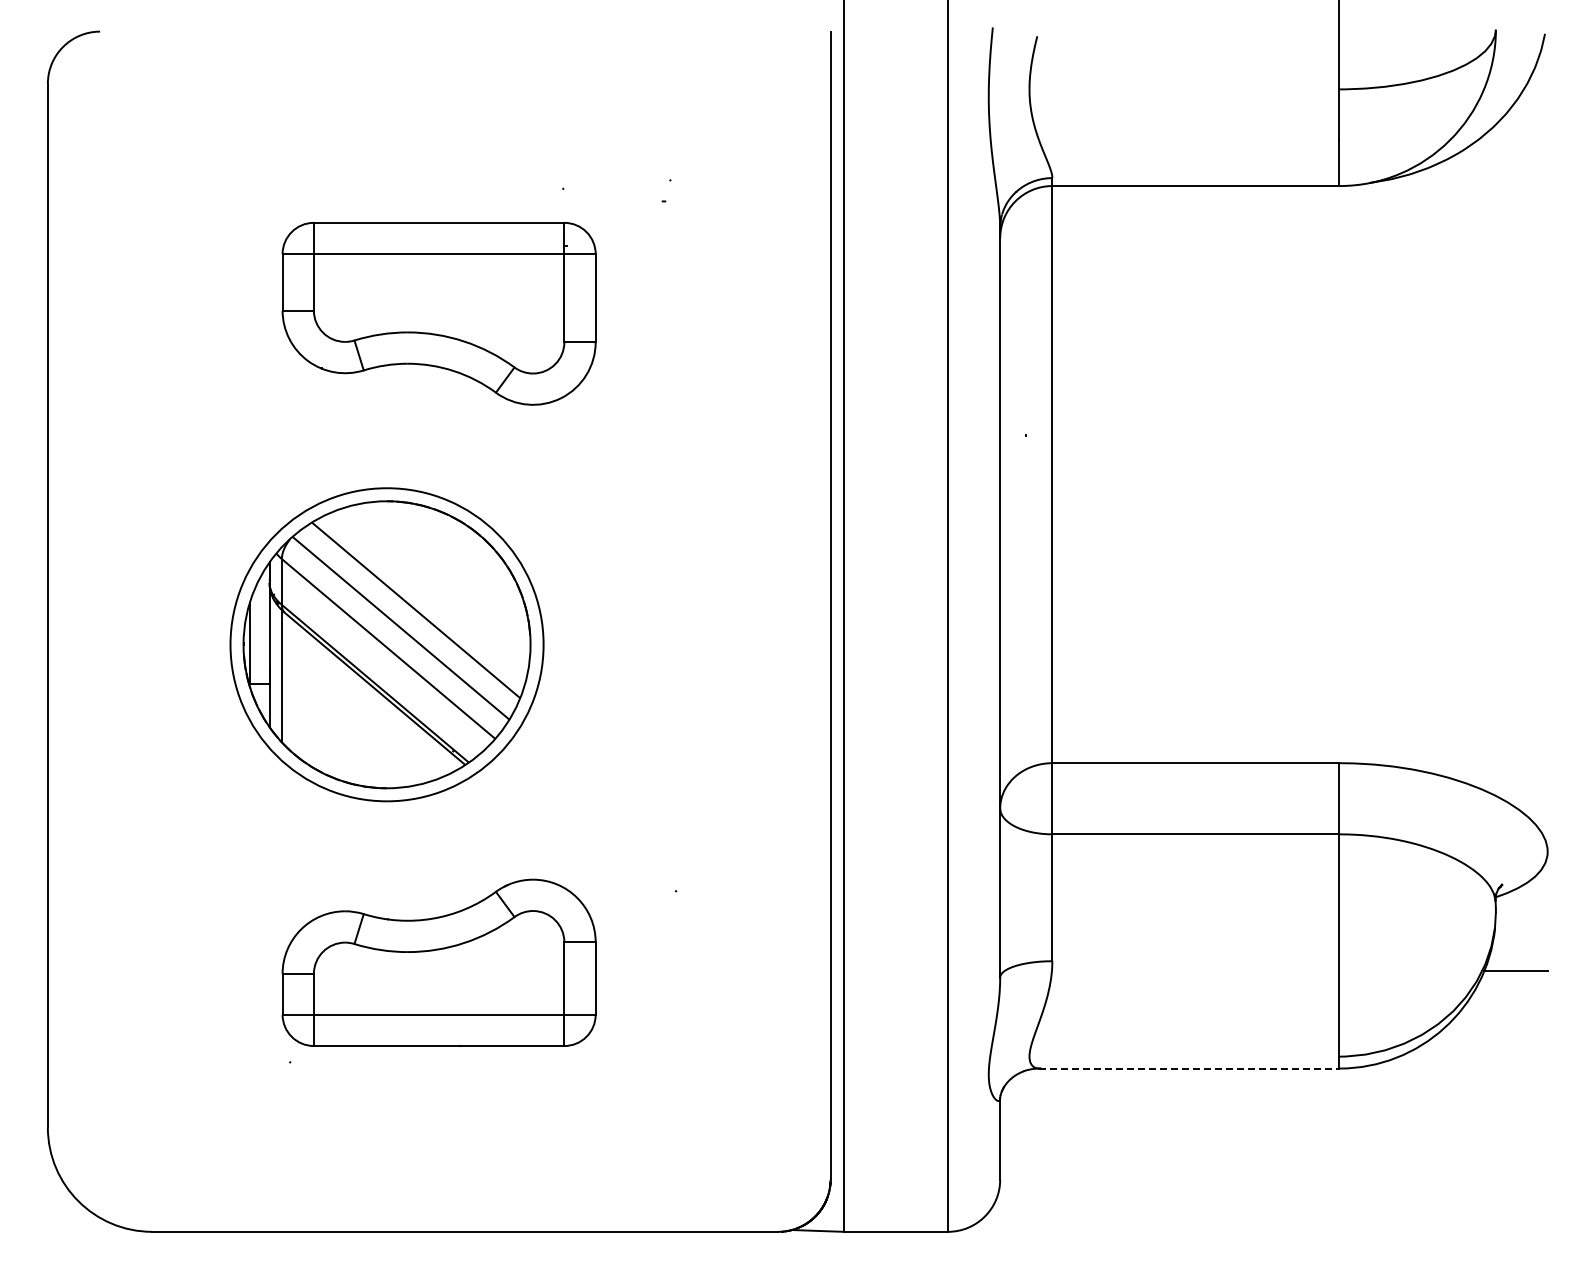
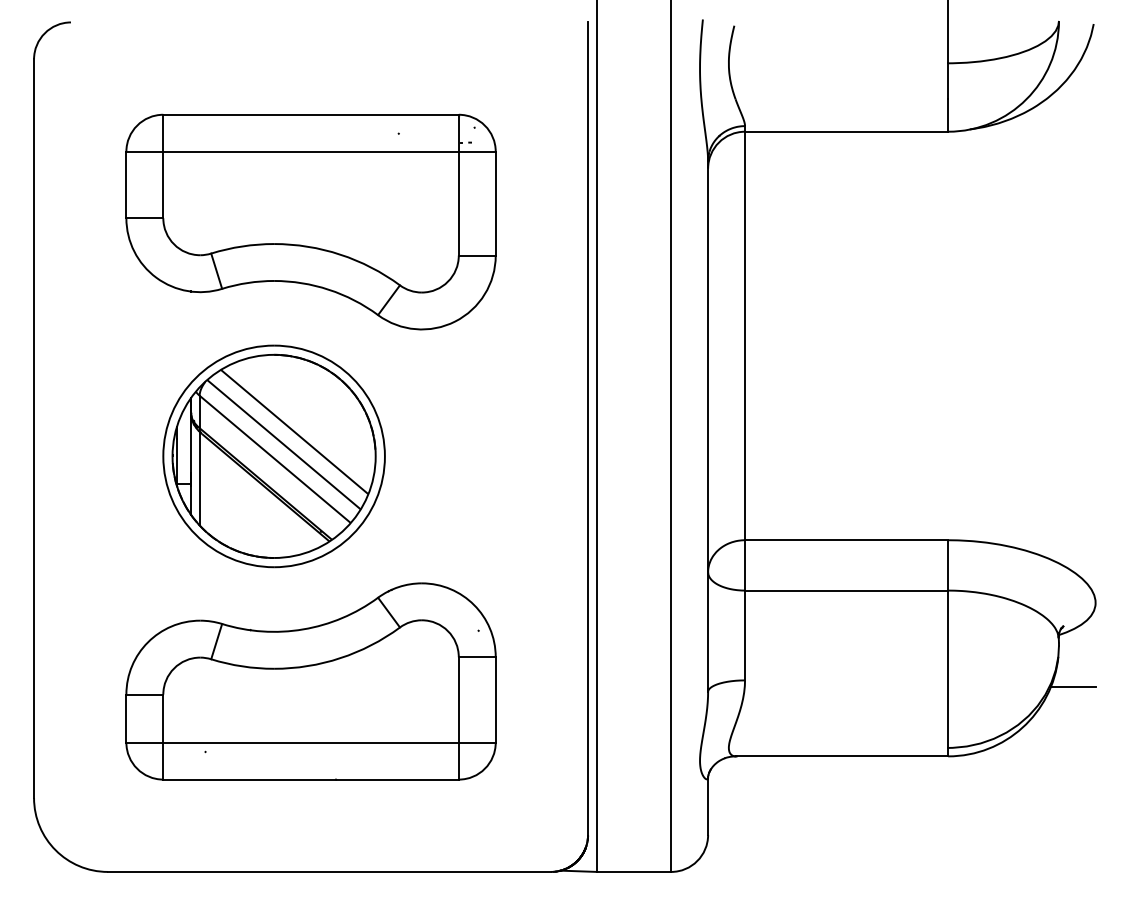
part: (438, 313) -> (310, 221), size x1.67
part: (438, 962) -> (310, 681), size x1.67
line: (1189, 1068) -> (842, 756), dashed -> solid

